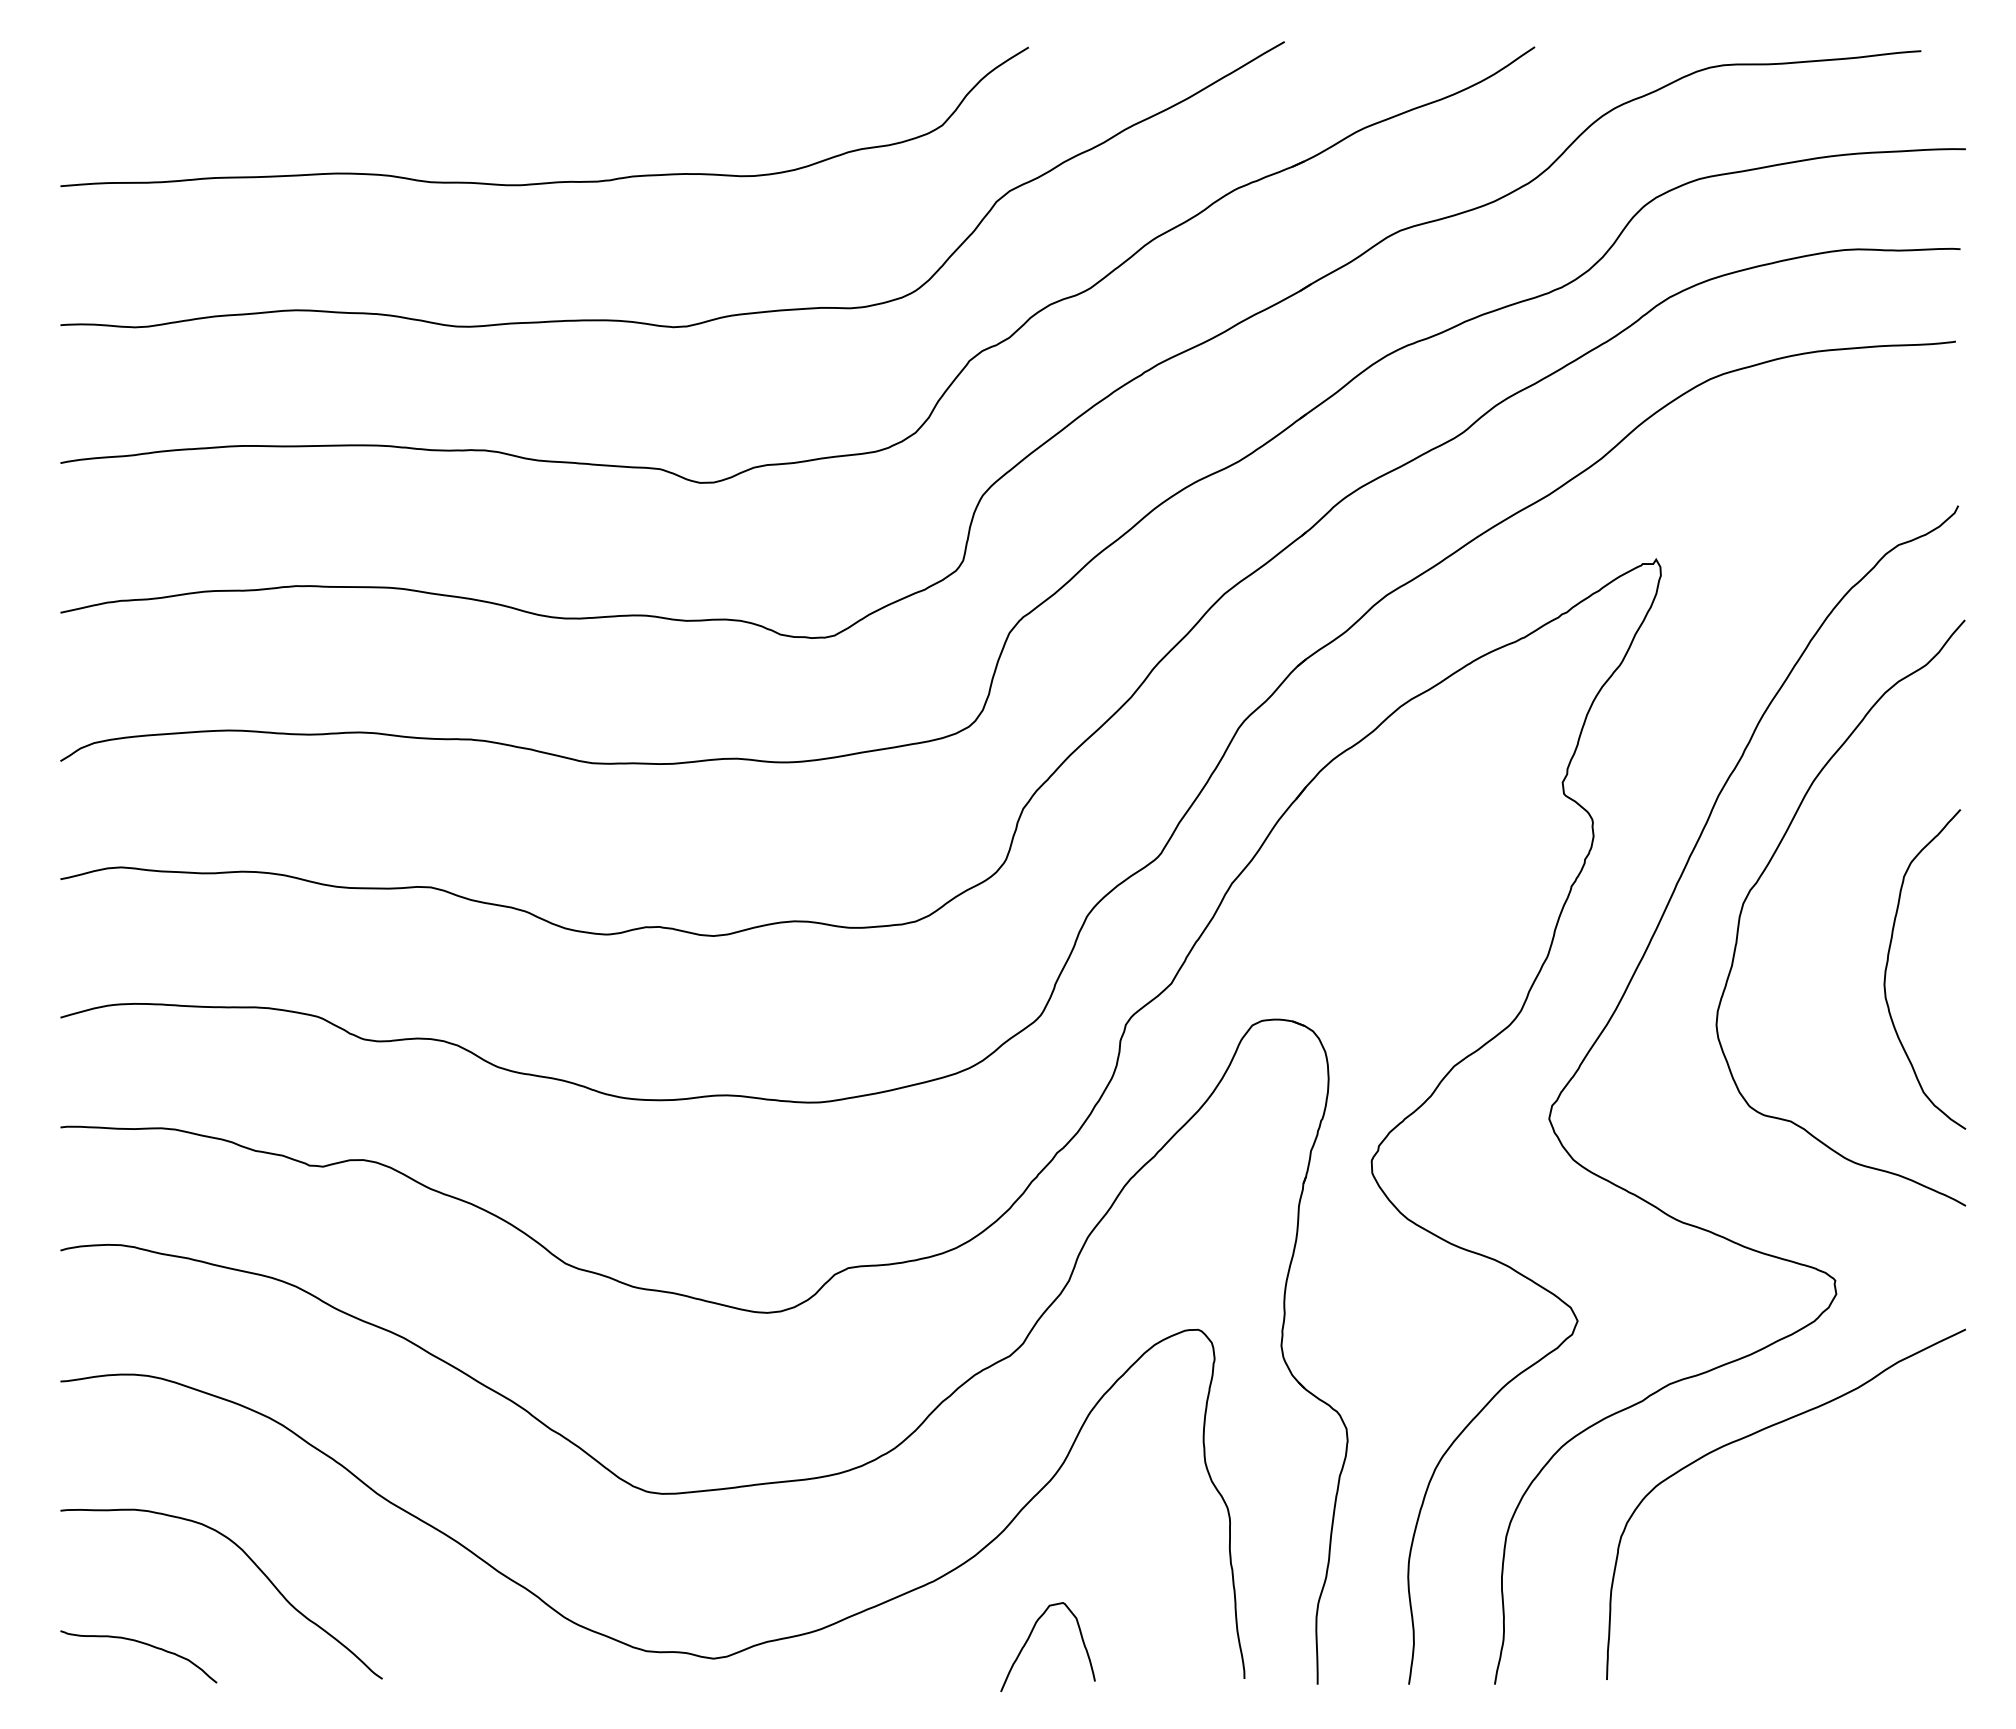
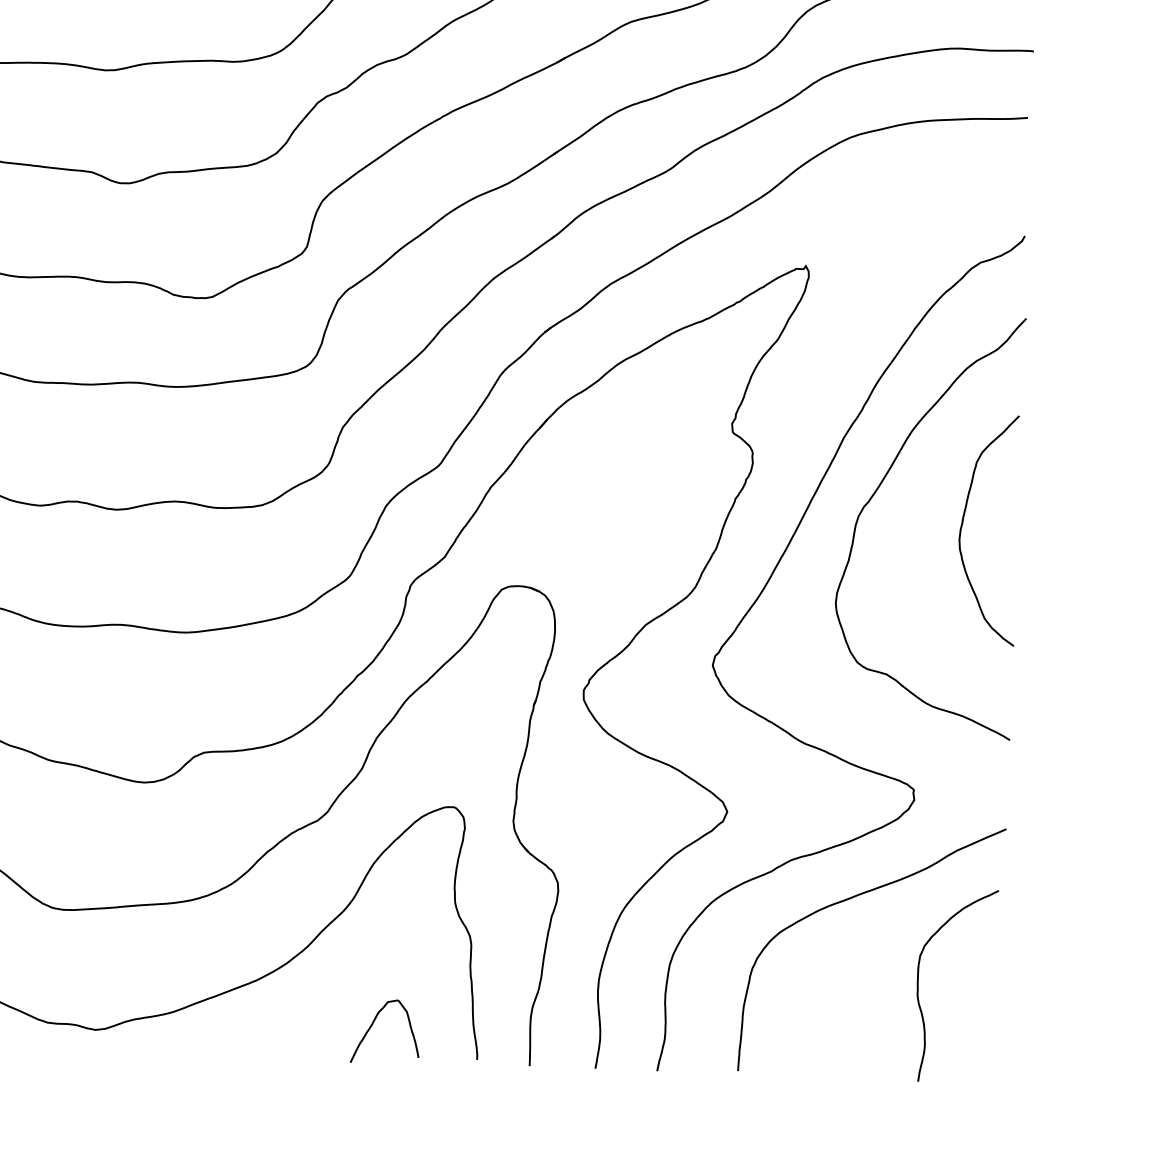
curve: (1888, 962) -> (963, 523), moved
curve: (1852, 1549) -> (918, 984), added
curve: (1029, 1638) -> (372, 1025), moved

